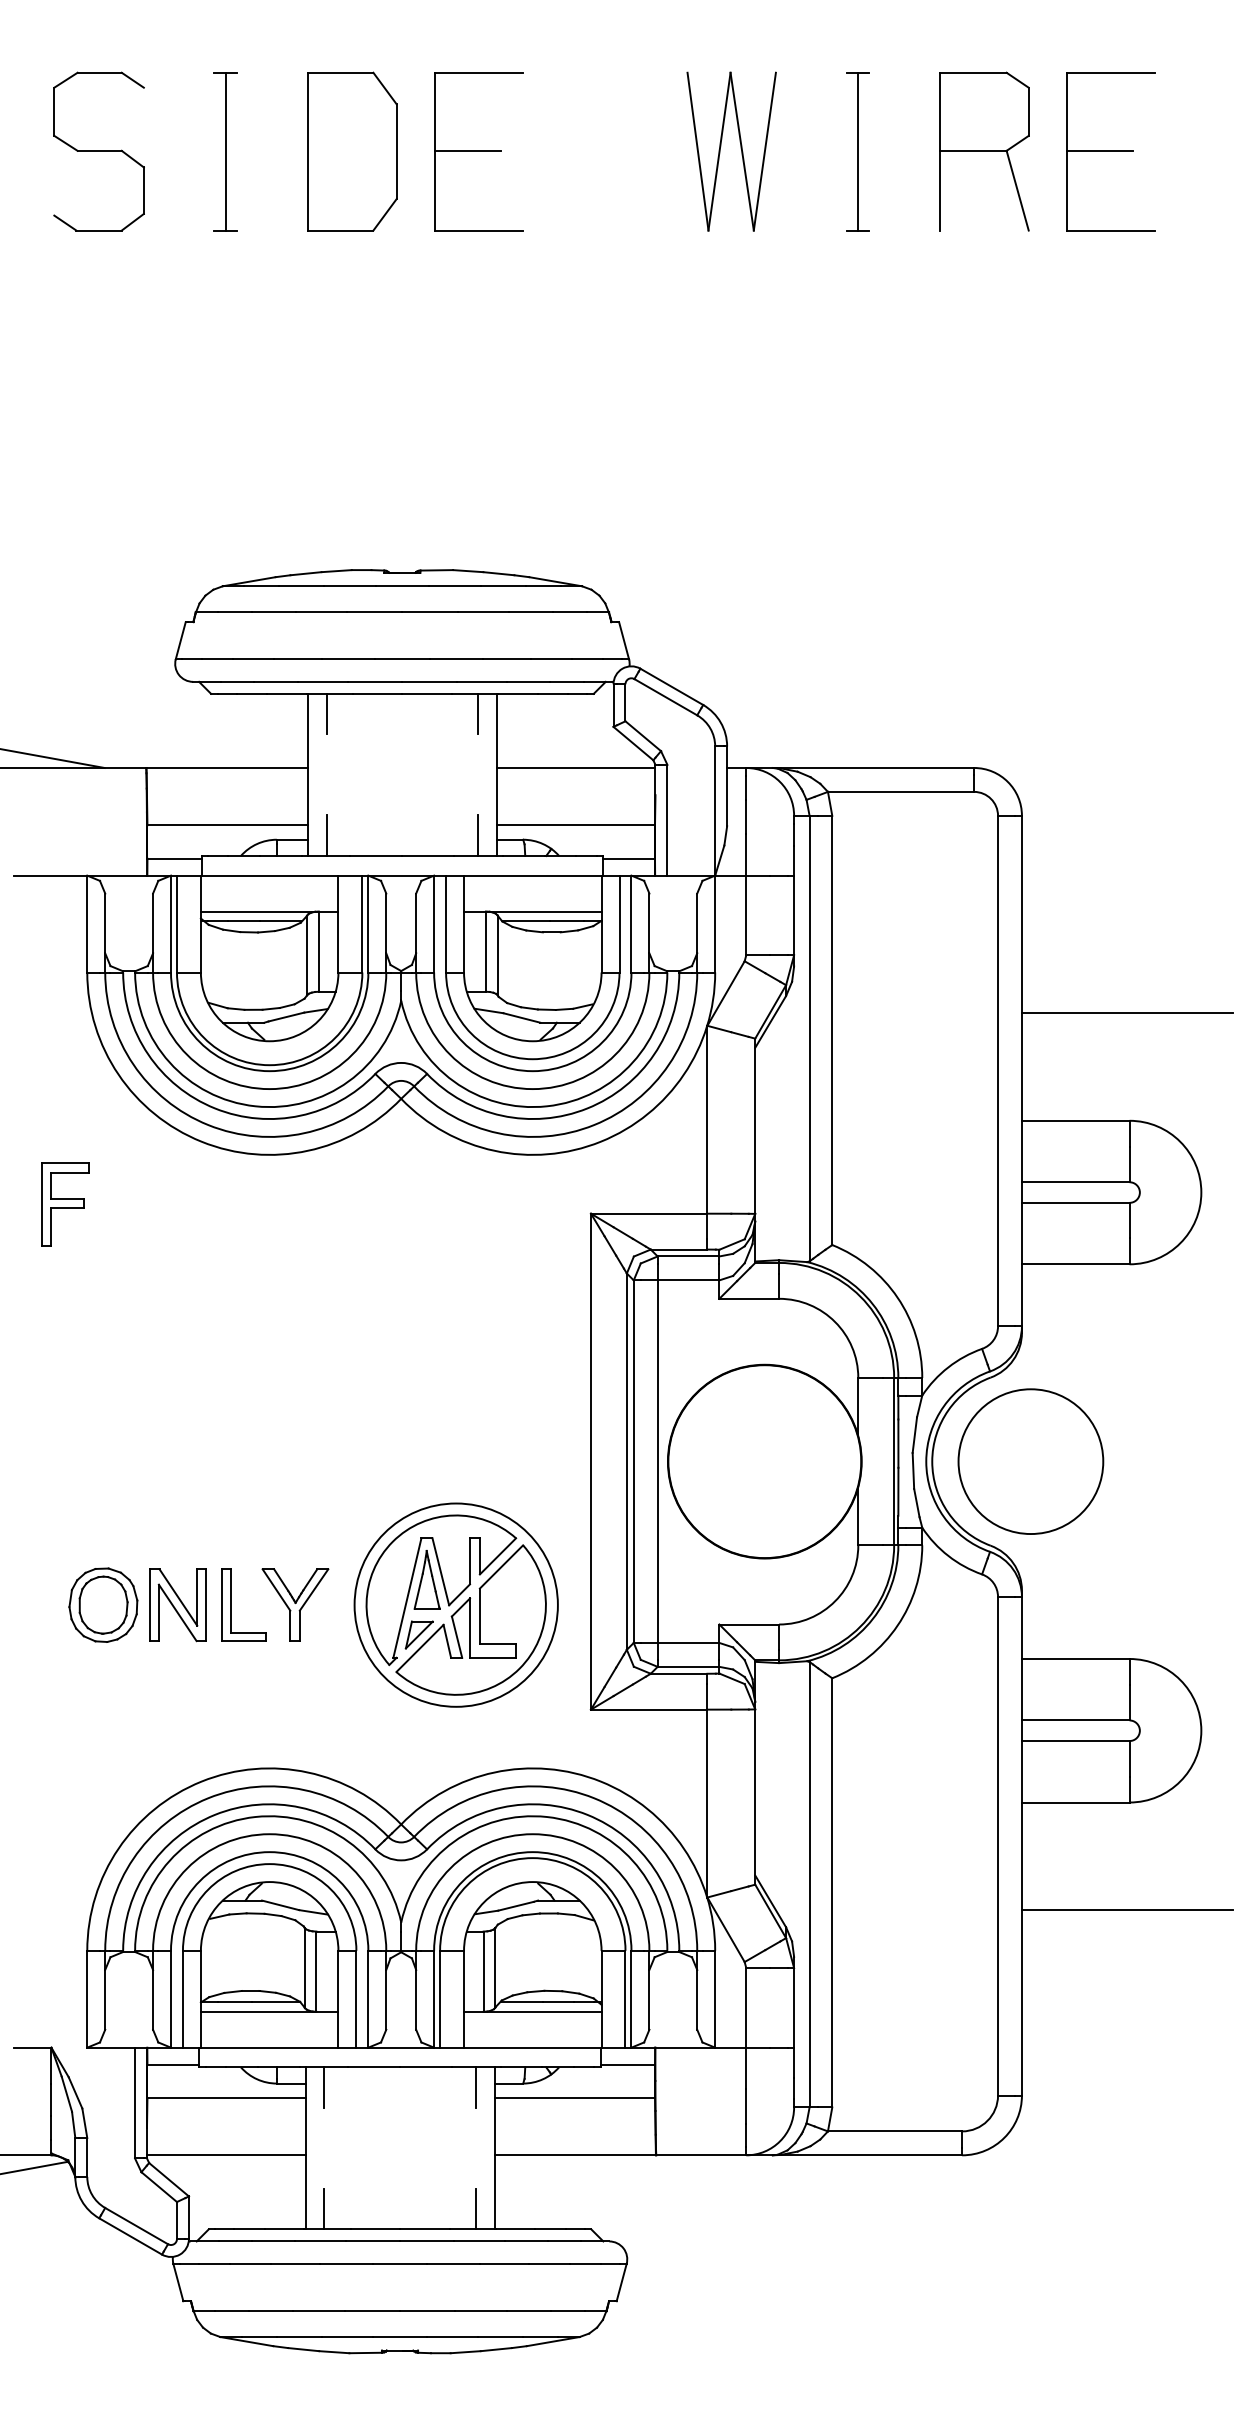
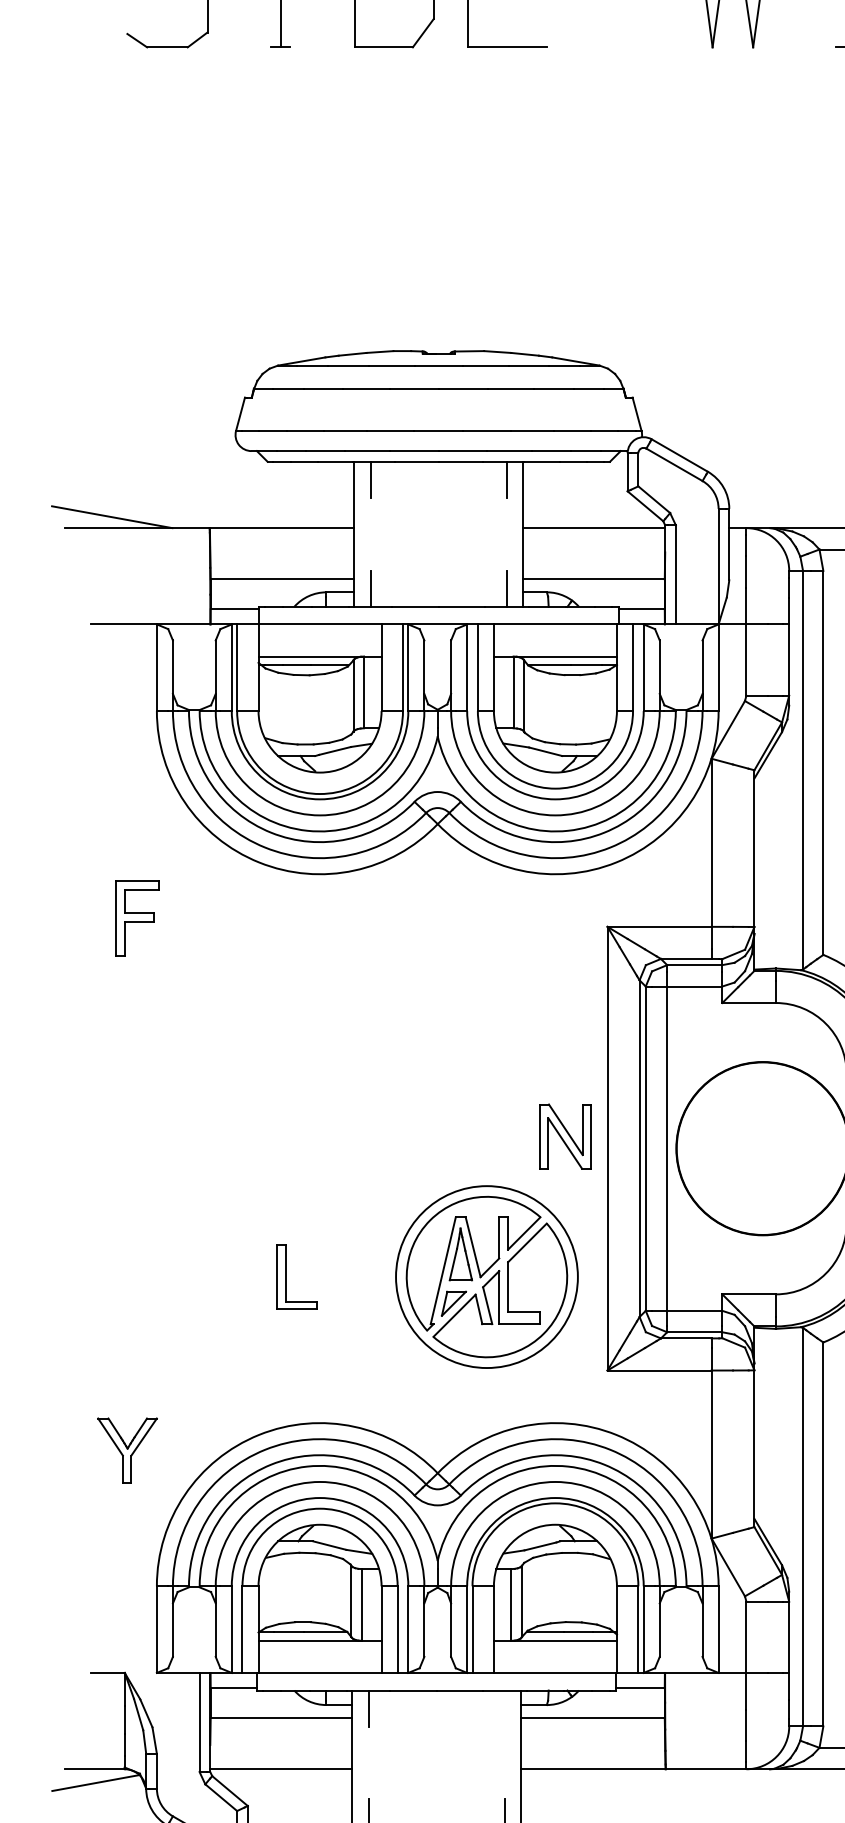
part: (103, 1604) -> (171, 1276), removed
part: (295, 1604) -> (127, 1450), moved
part: (177, 1605) -> (565, 1136), moved
line: (475, 2087) -> (504, 1708), removed

